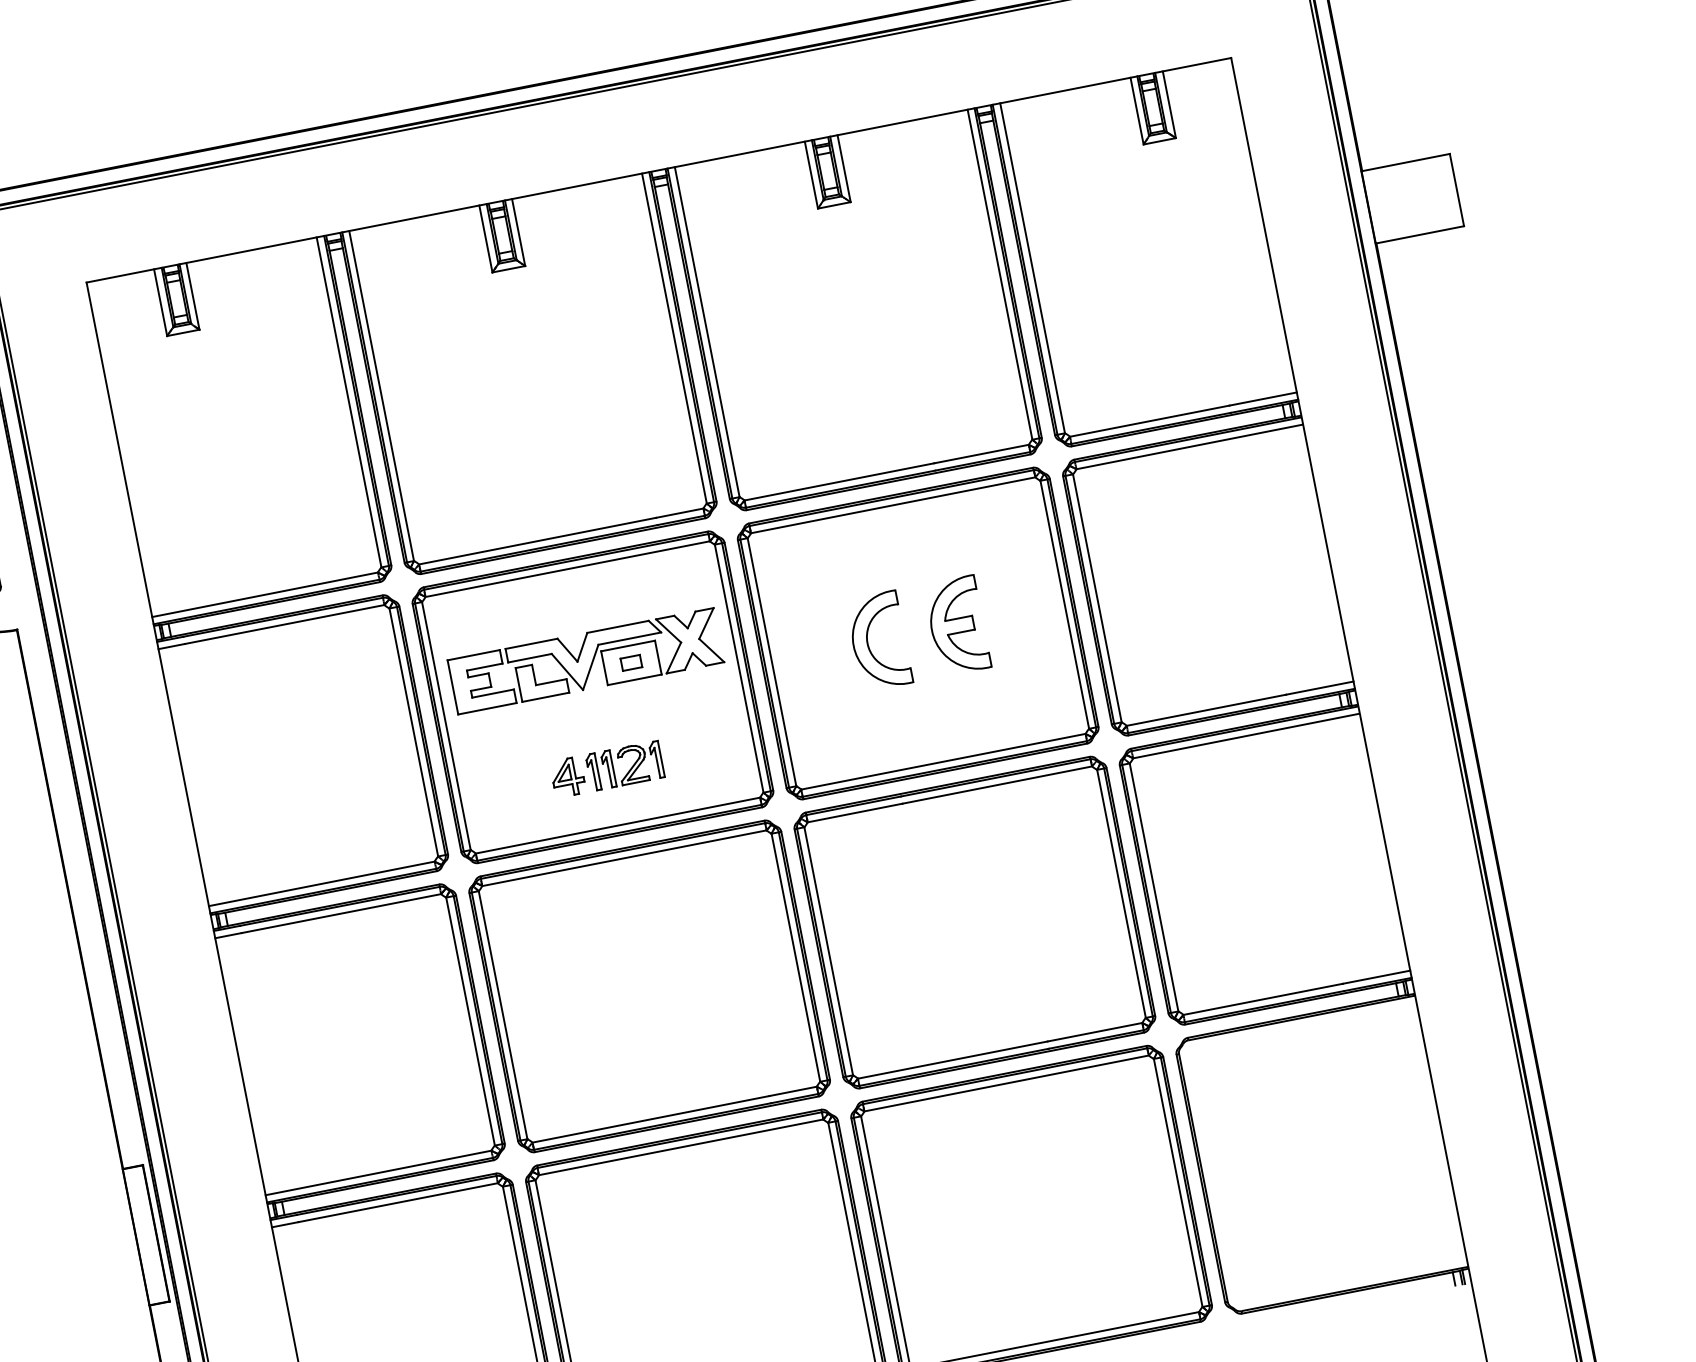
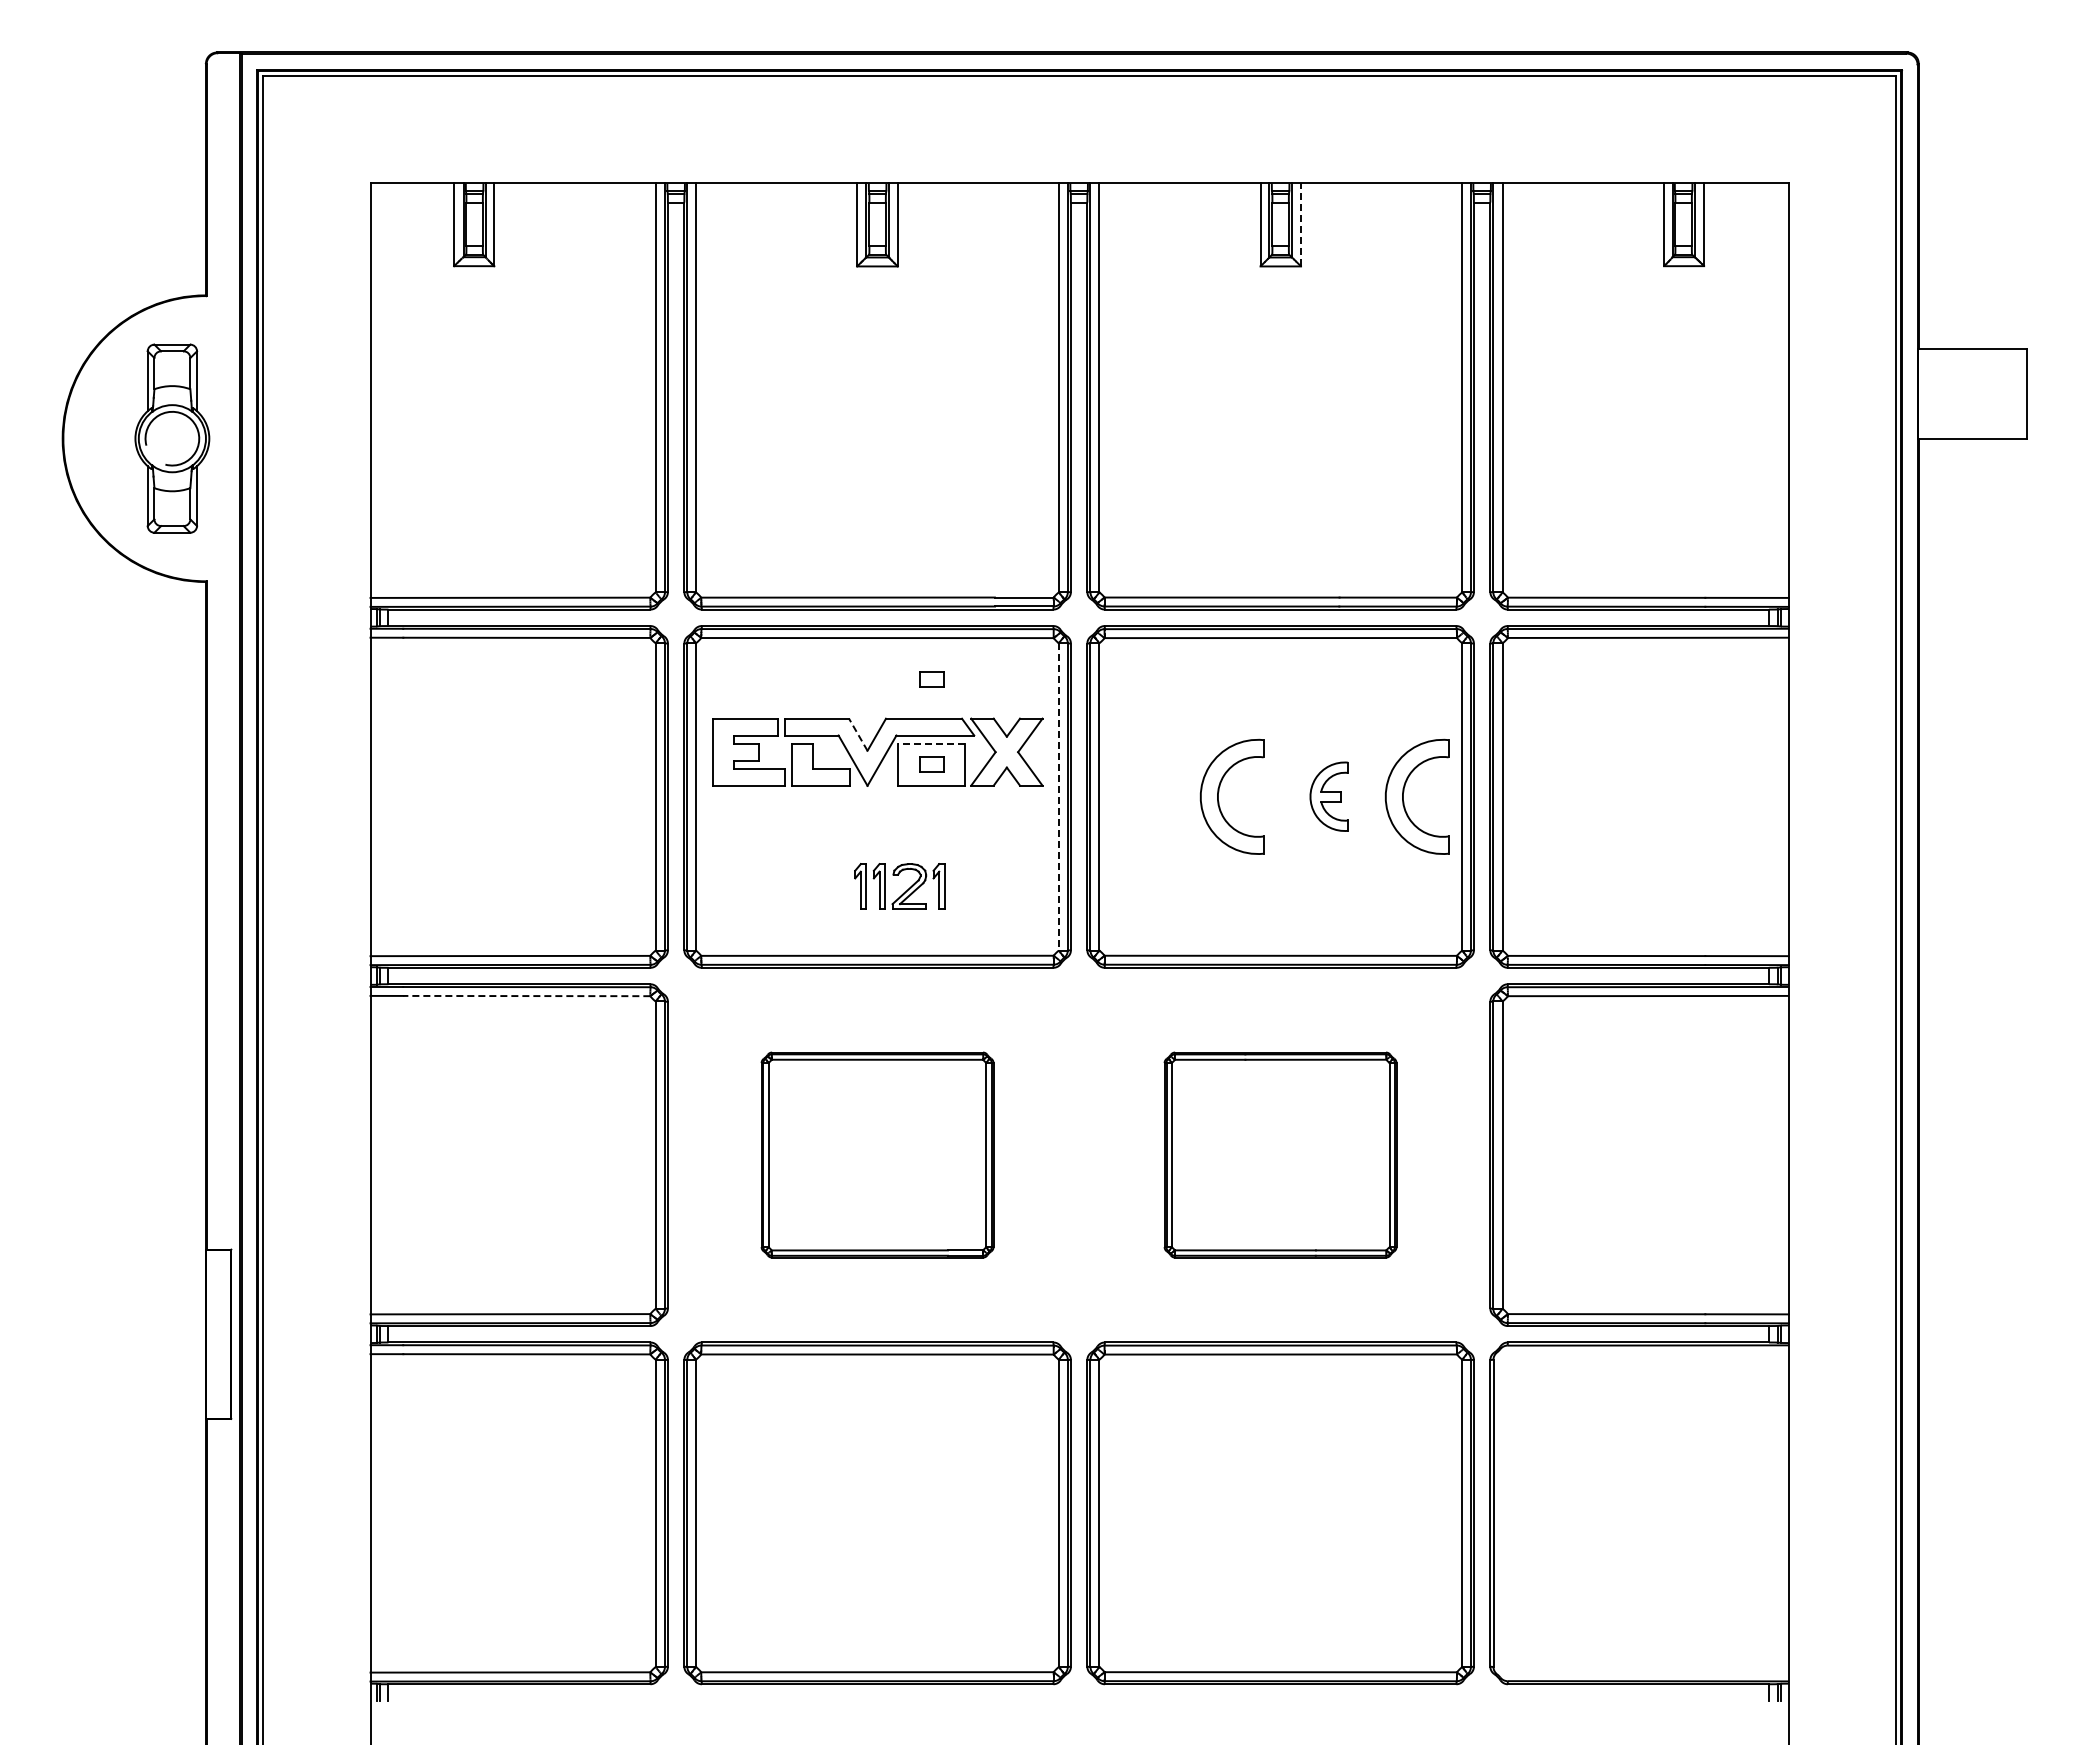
line: (844, 168) -> (1301, 224), solid -> dashed
part: (617, 594) -> (931, 679), added
part: (1017, 610) -> (1404, 792), added
part: (957, 625) -> (1329, 796), size x0.6
line: (627, 645) -> (931, 743), solid -> dashed
line: (567, 649) -> (858, 734), solid -> dashed
line: (738, 668) -> (1058, 796), solid -> dashed
part: (567, 777) -> (828, 886), removed
line: (341, 913) -> (526, 996), solid -> dashed
part: (974, 922) -> (1280, 1154), size x0.6
part: (649, 985) -> (877, 1154), size x0.6

